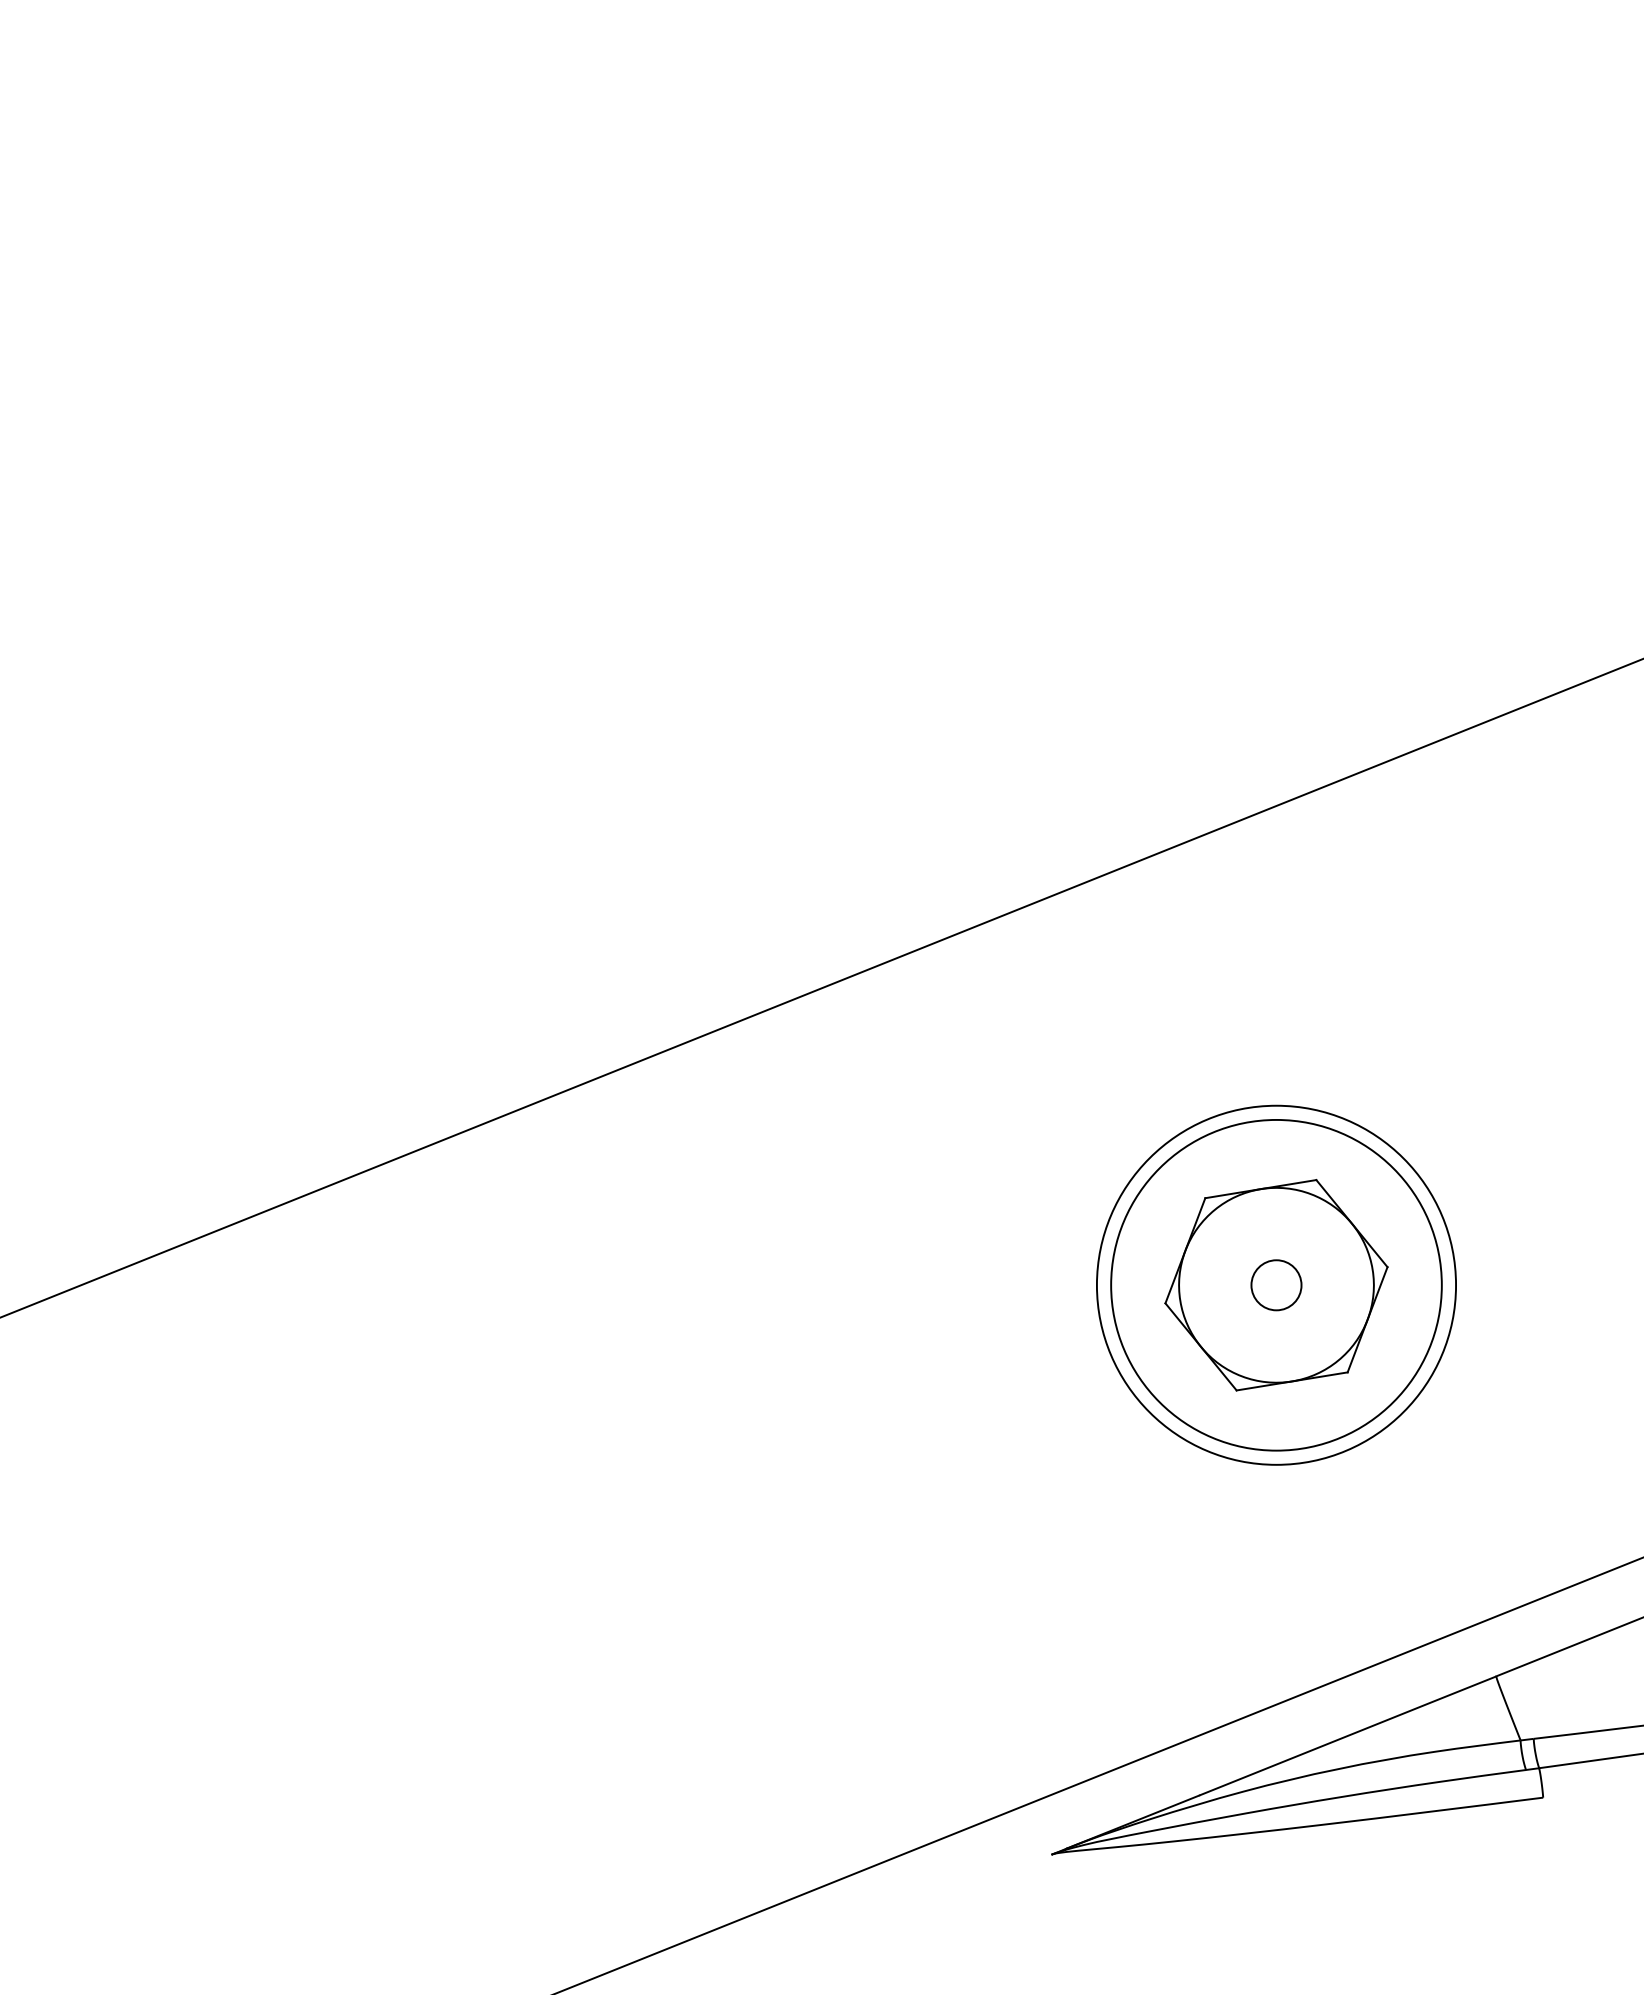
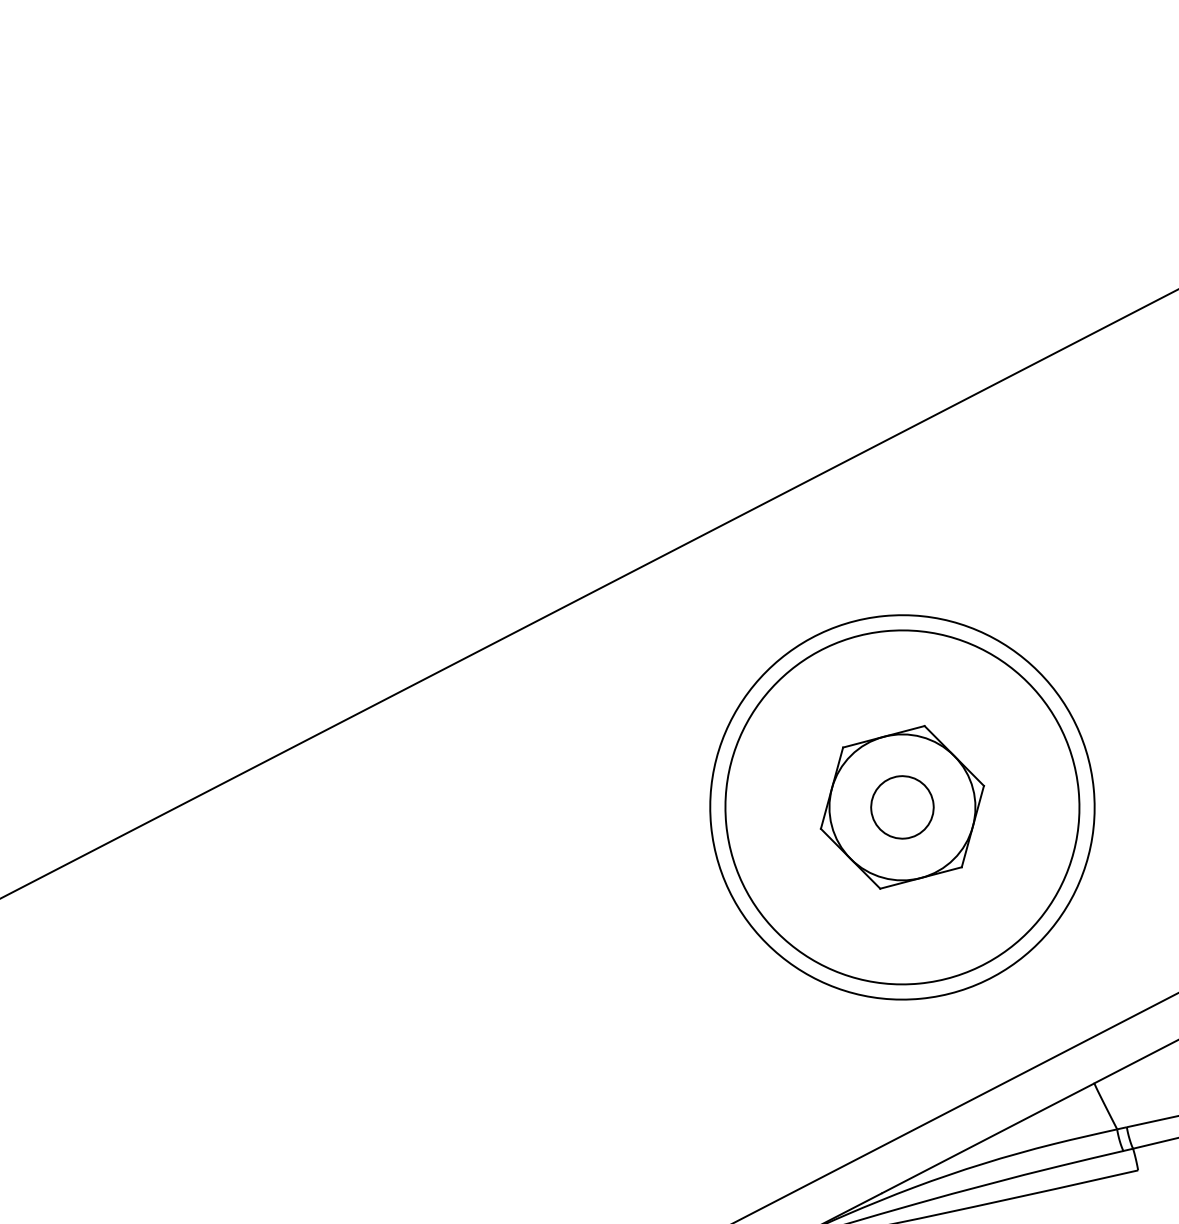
circle: (1276, 1284) -> (902, 806), size x1.43
circle: (1276, 1285) -> (902, 807), size x1.43
circle: (1276, 1285) -> (902, 807), size x1.67

